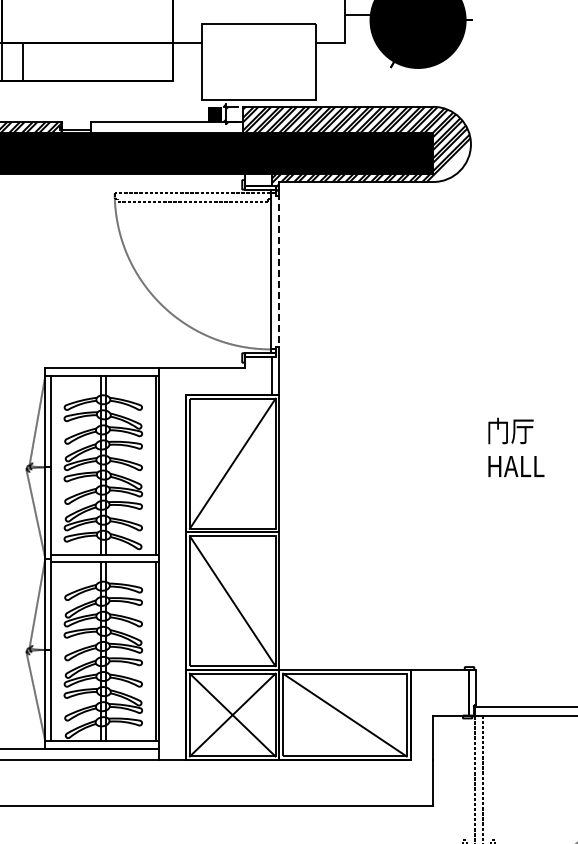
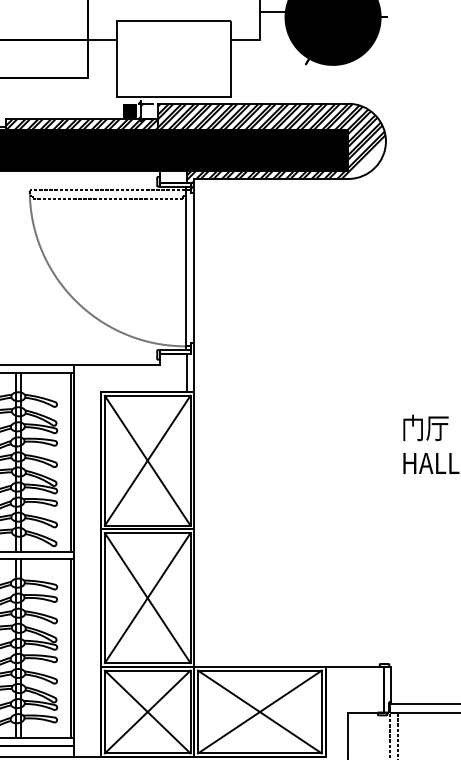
hatch: (166, 127) -> (81, 124), added
line: (279, 271) -> (194, 268), dashed -> solid
line: (232, 463) -> (147, 460), added
line: (232, 601) -> (147, 598), added
line: (344, 714) -> (259, 711), added

